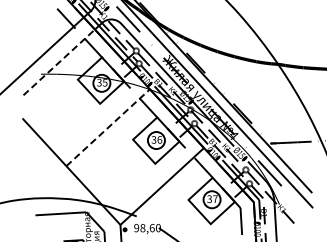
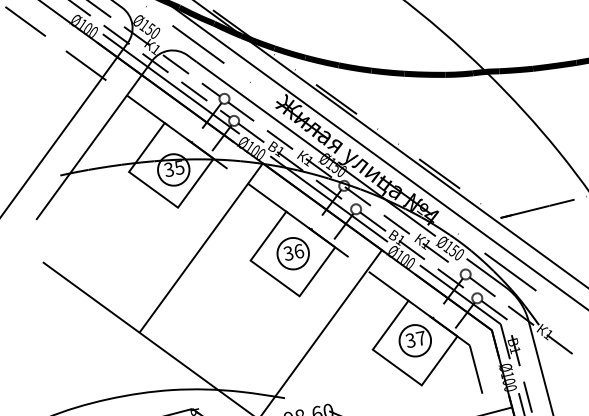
line: (59, 62) -> (89, 147), dashed -> solid
line: (108, 127) -> (201, 247), dashed -> solid

